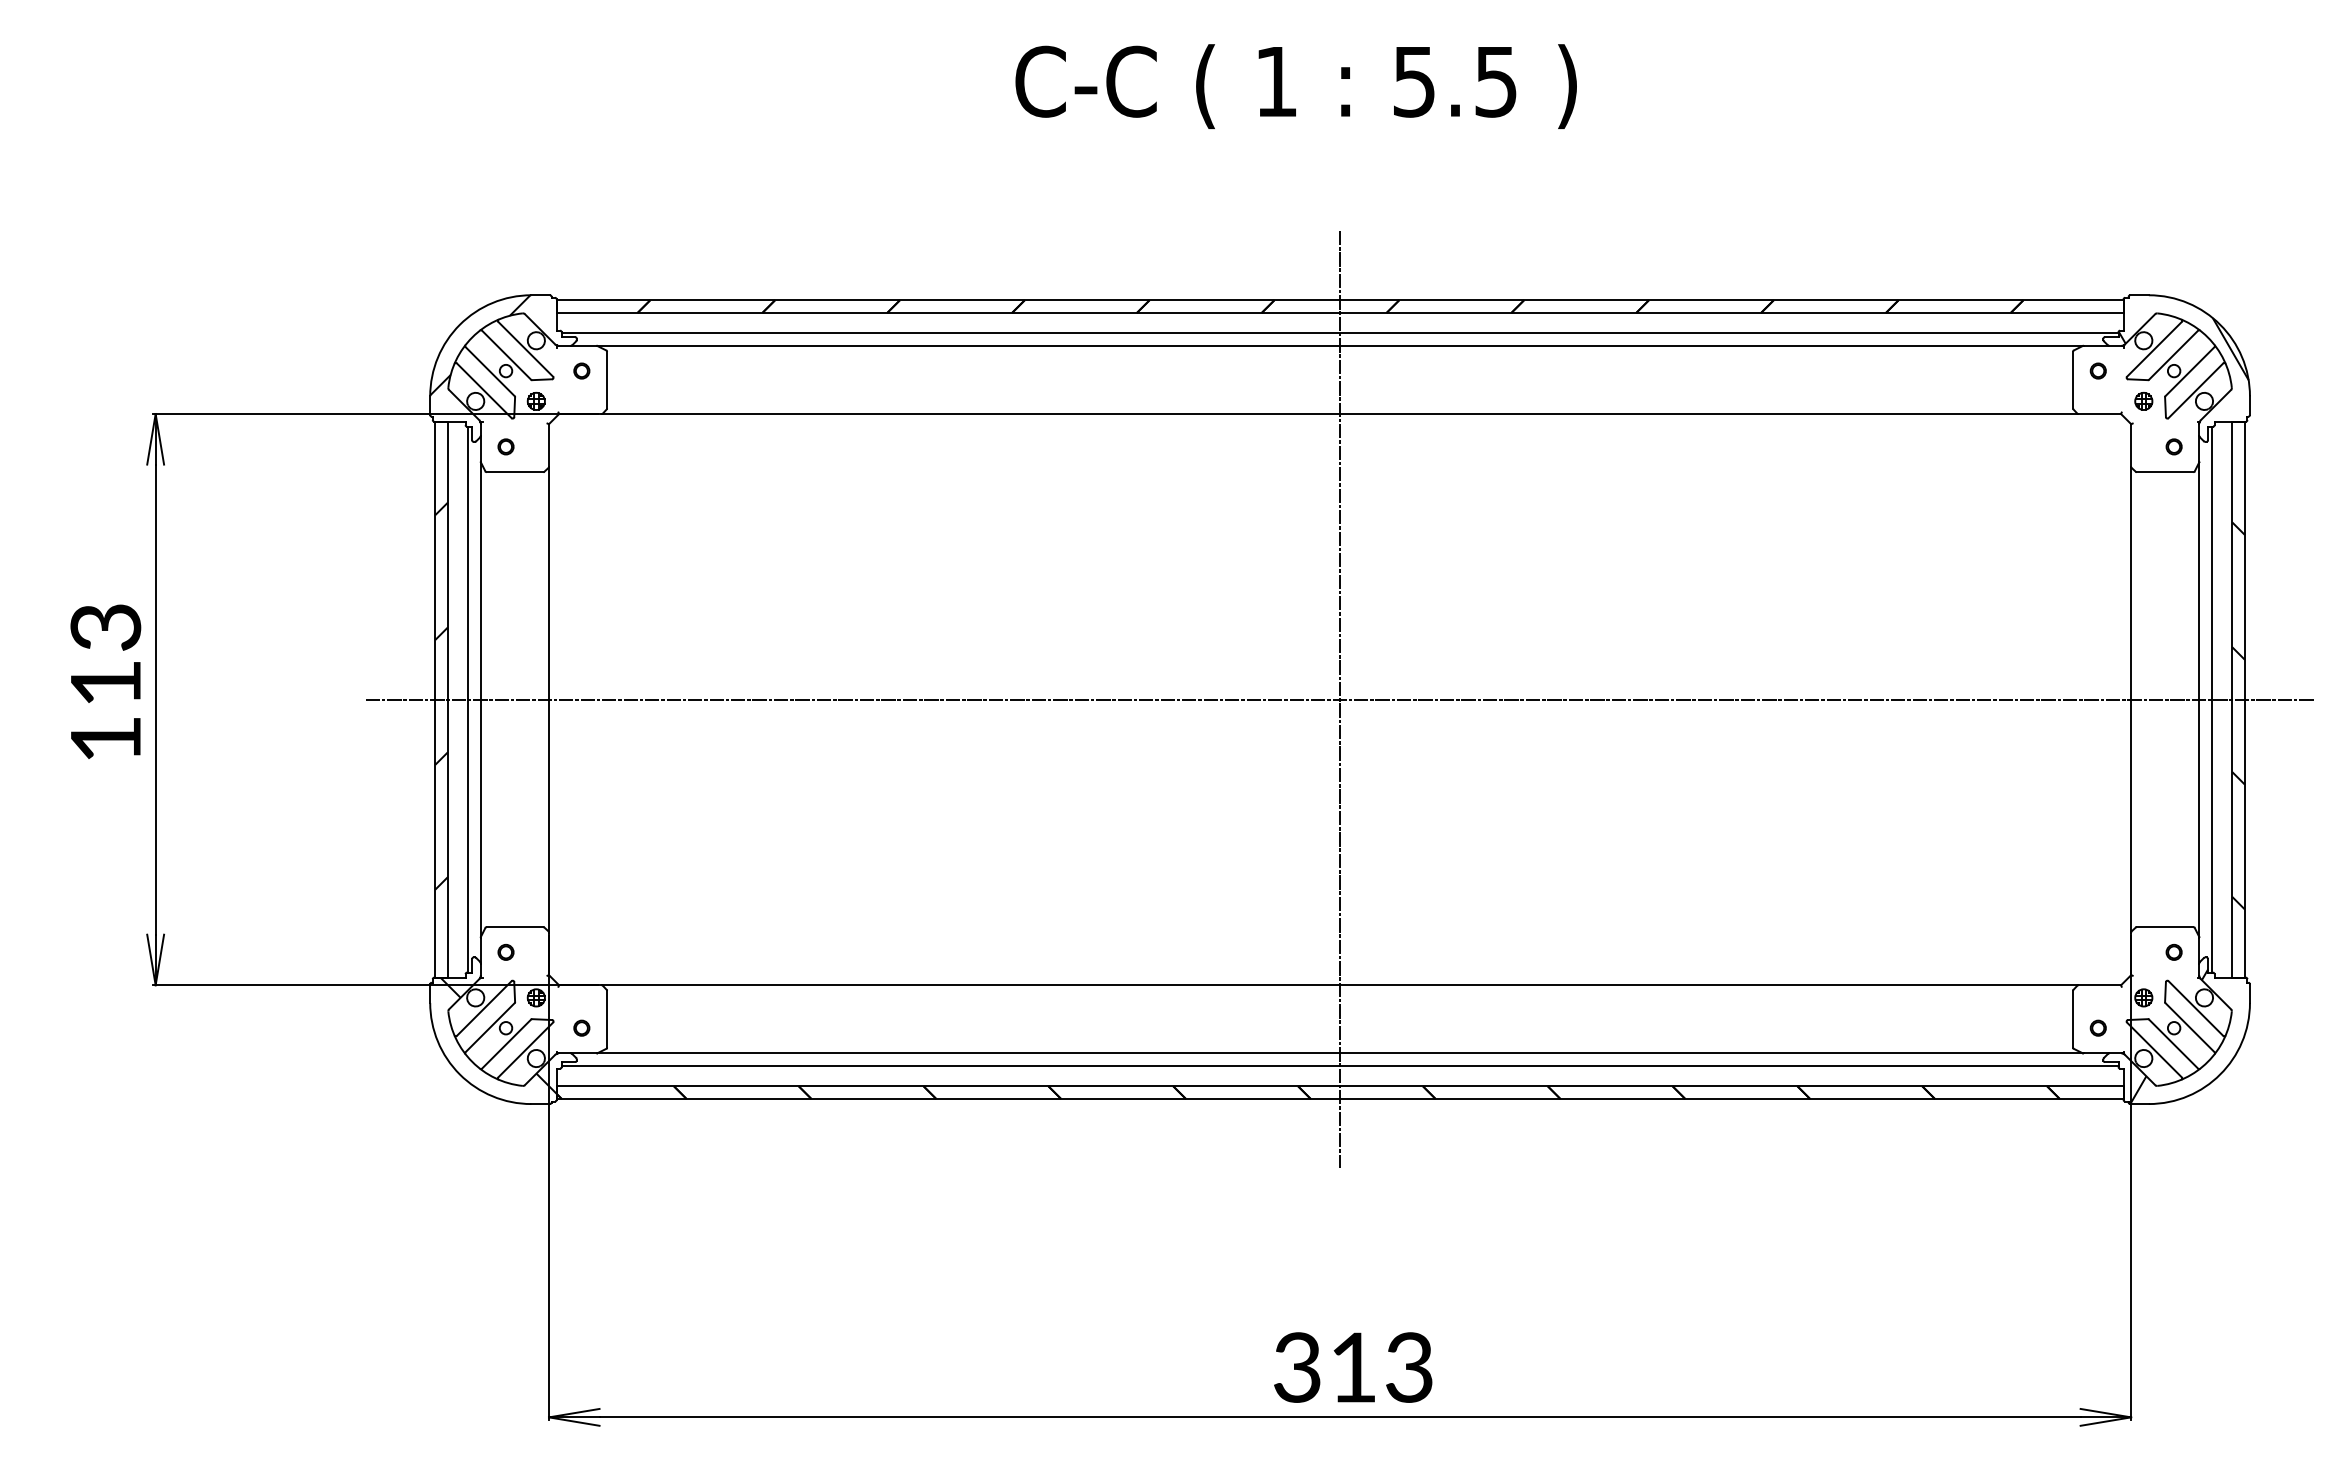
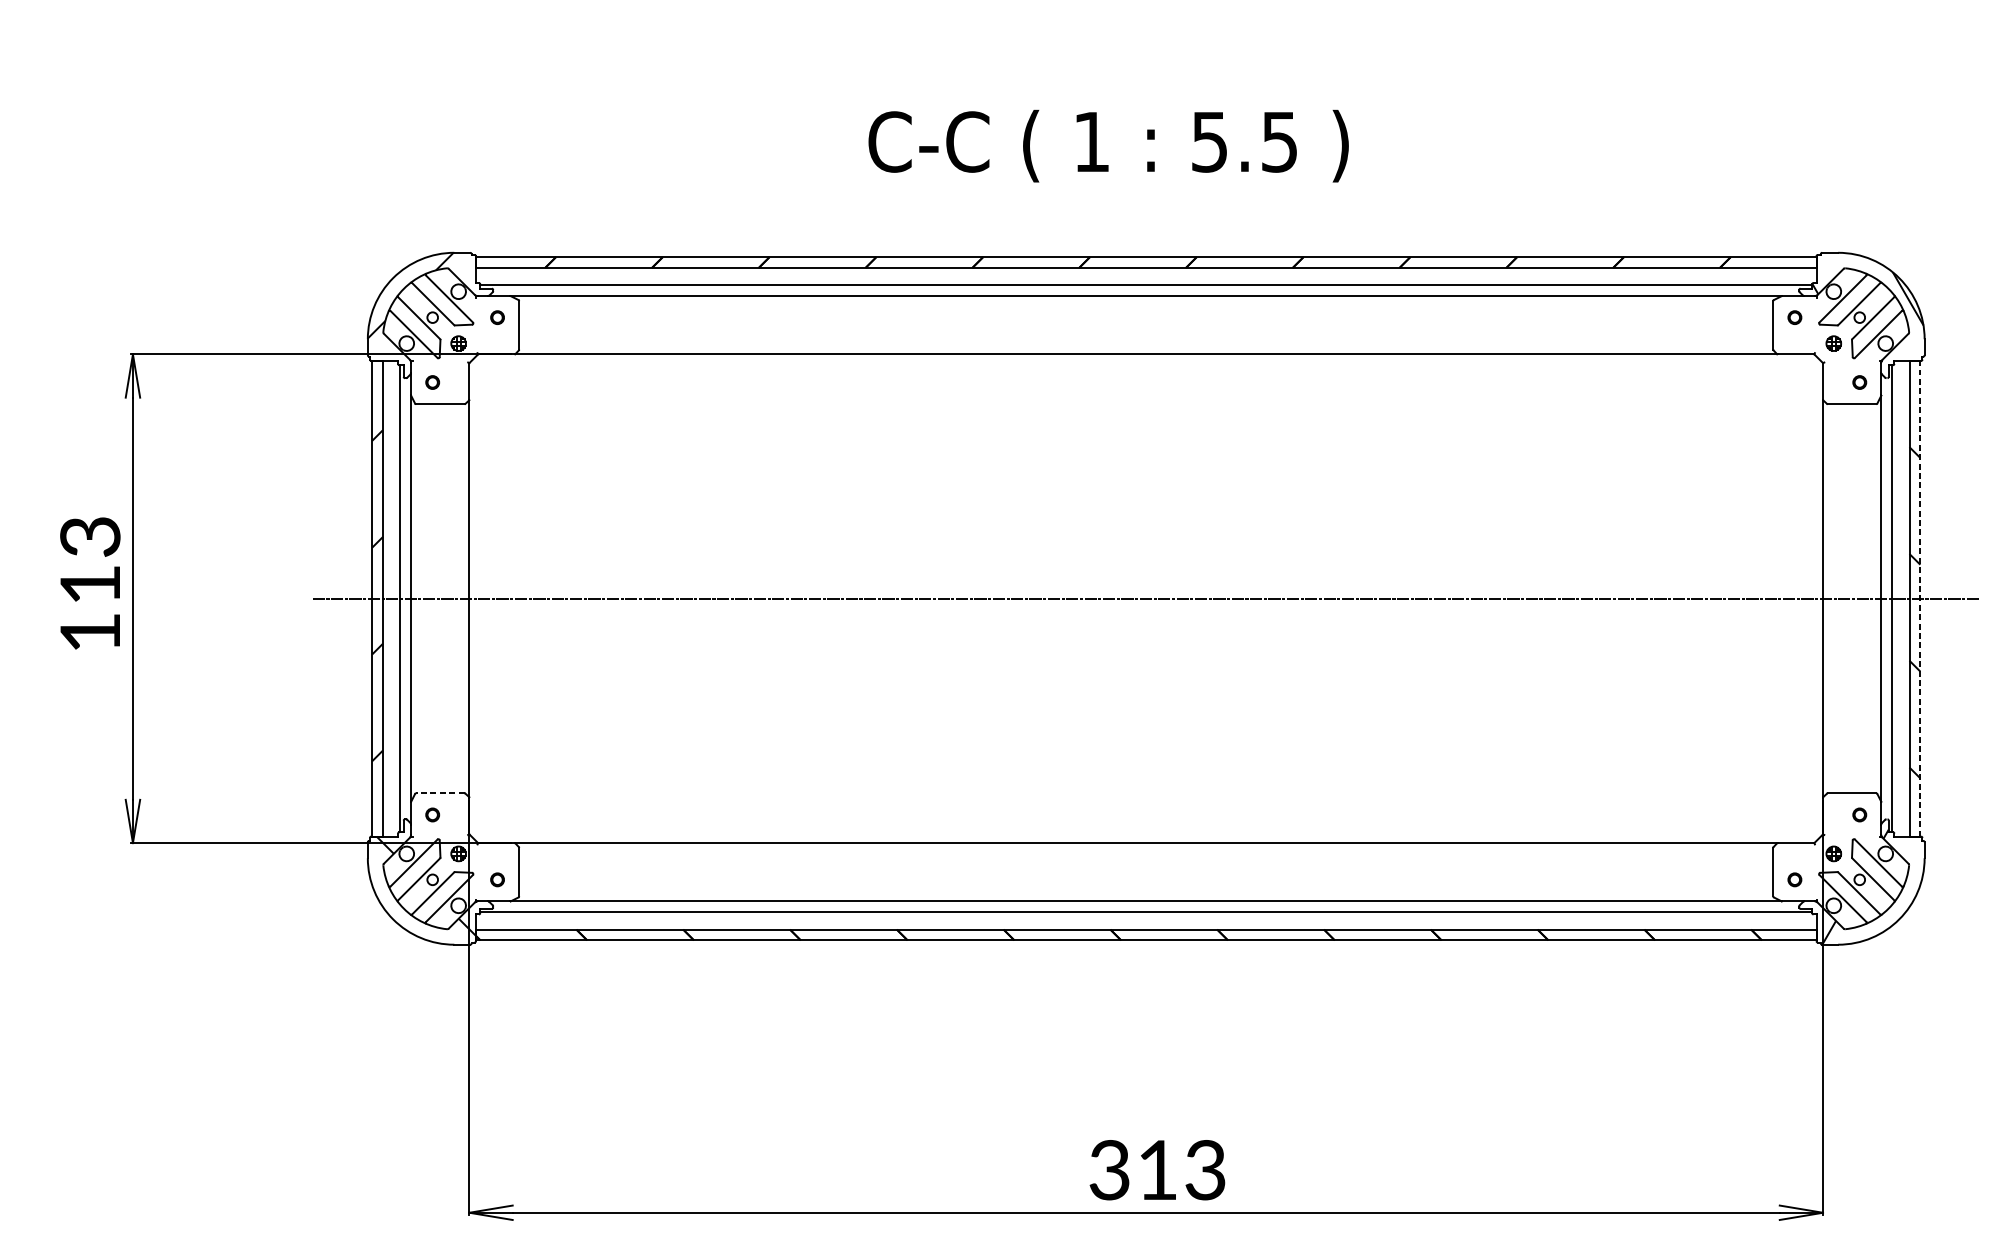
text: (1295, 86) -> (1108, 146), moved
line: (1340, 699) -> (1146, 598), removed
line: (2244, 699) -> (1919, 598), solid -> dashed
line: (514, 927) -> (439, 793), solid -> dashed

